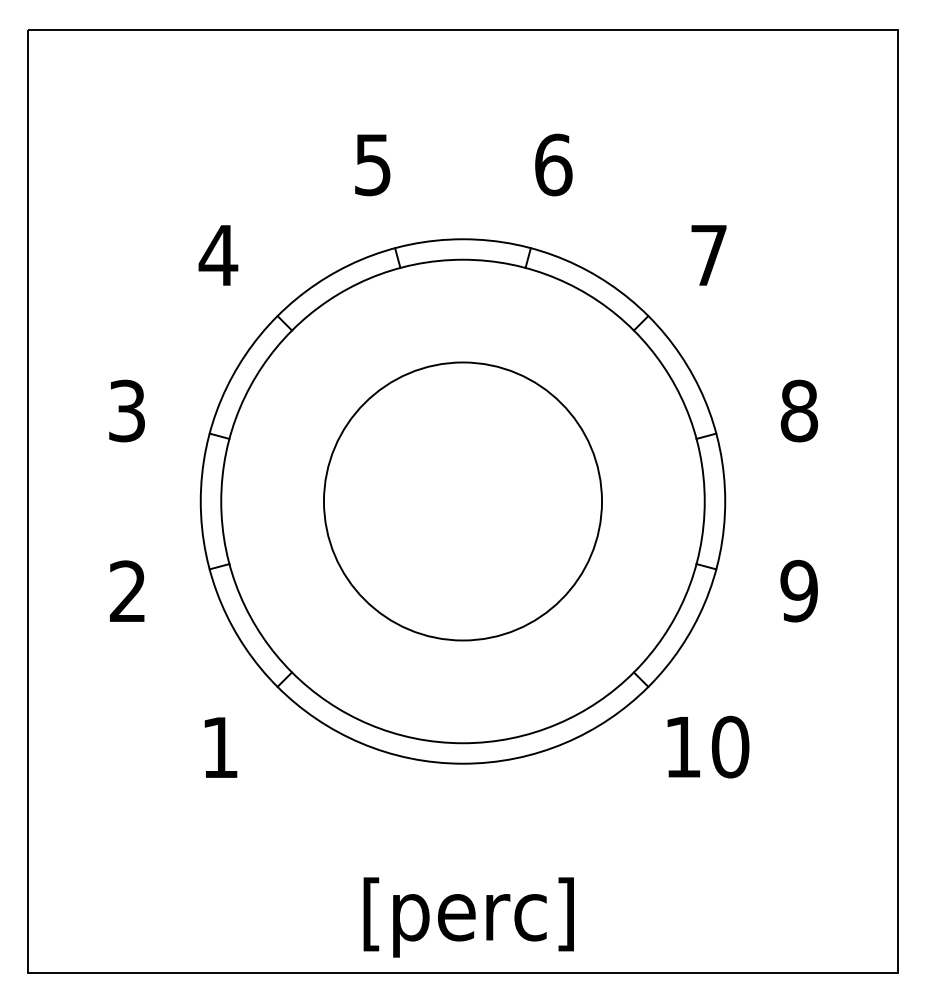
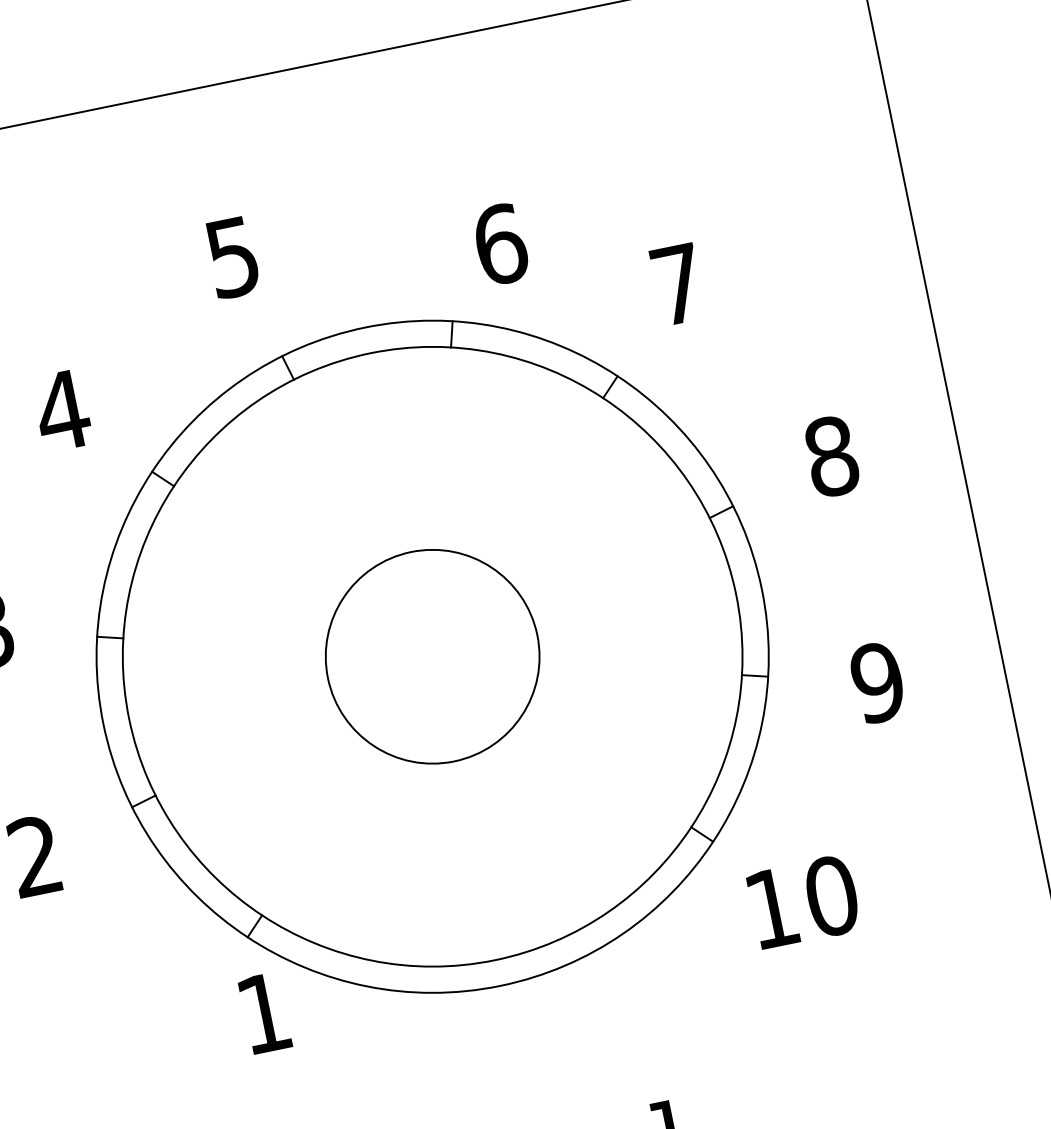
text: (553, 164) -> (500, 243), moved
circle: (462, 501) -> (432, 656), size x0.6
text: (220, 747) -> (264, 1013), moved

